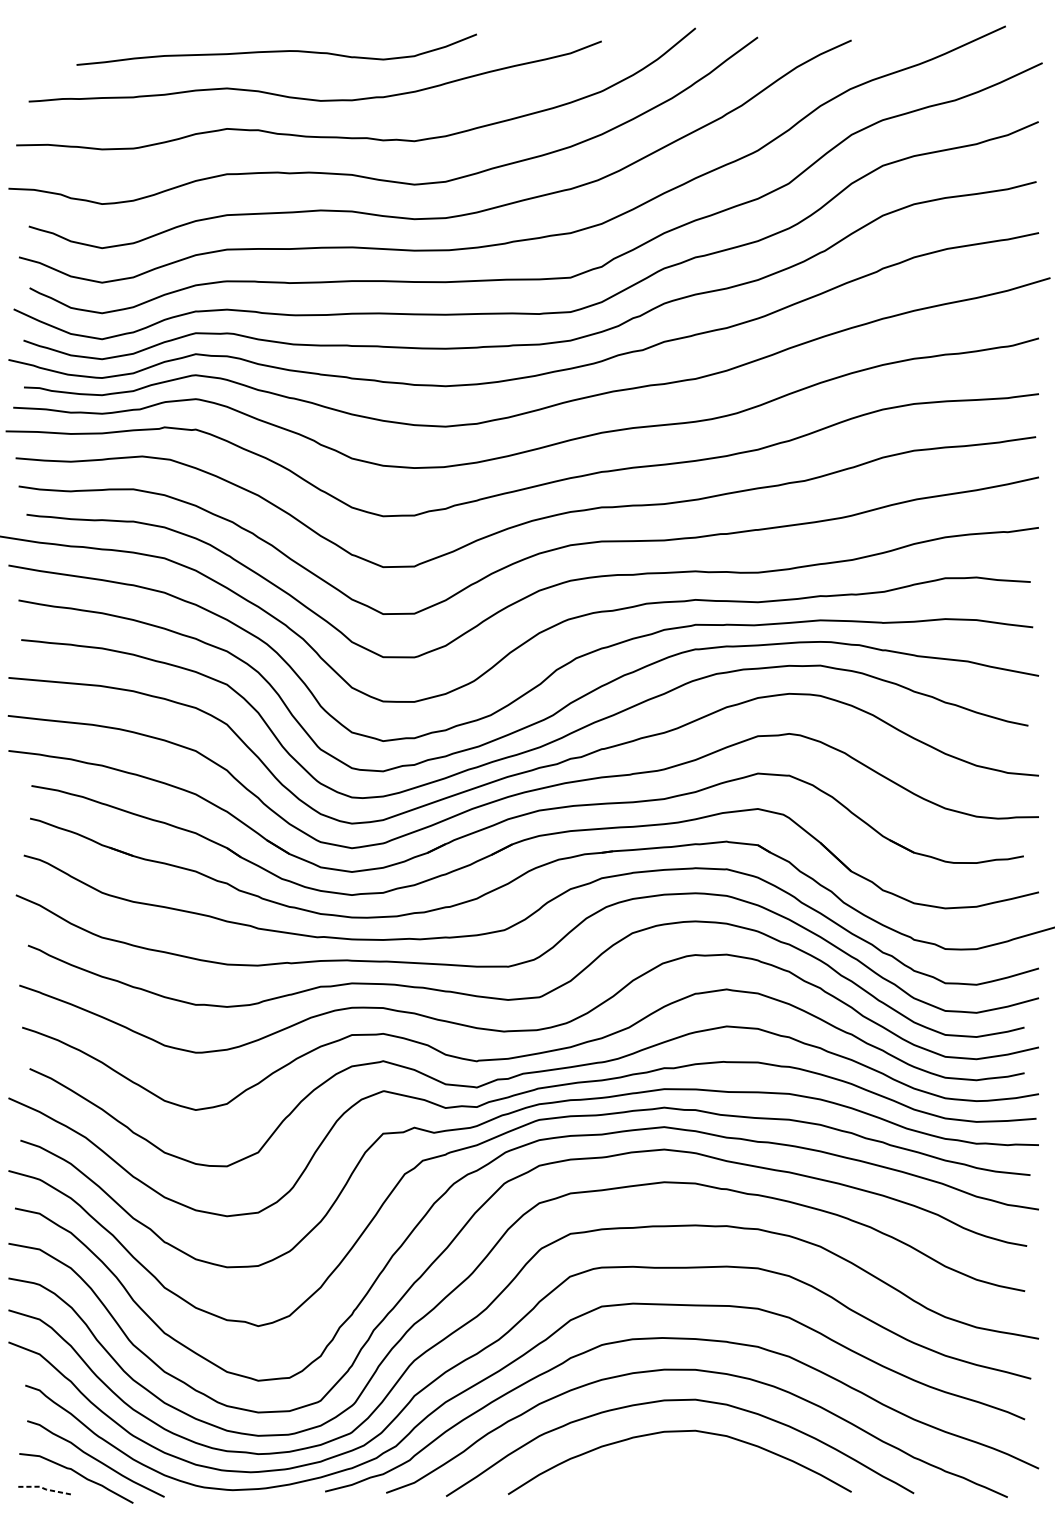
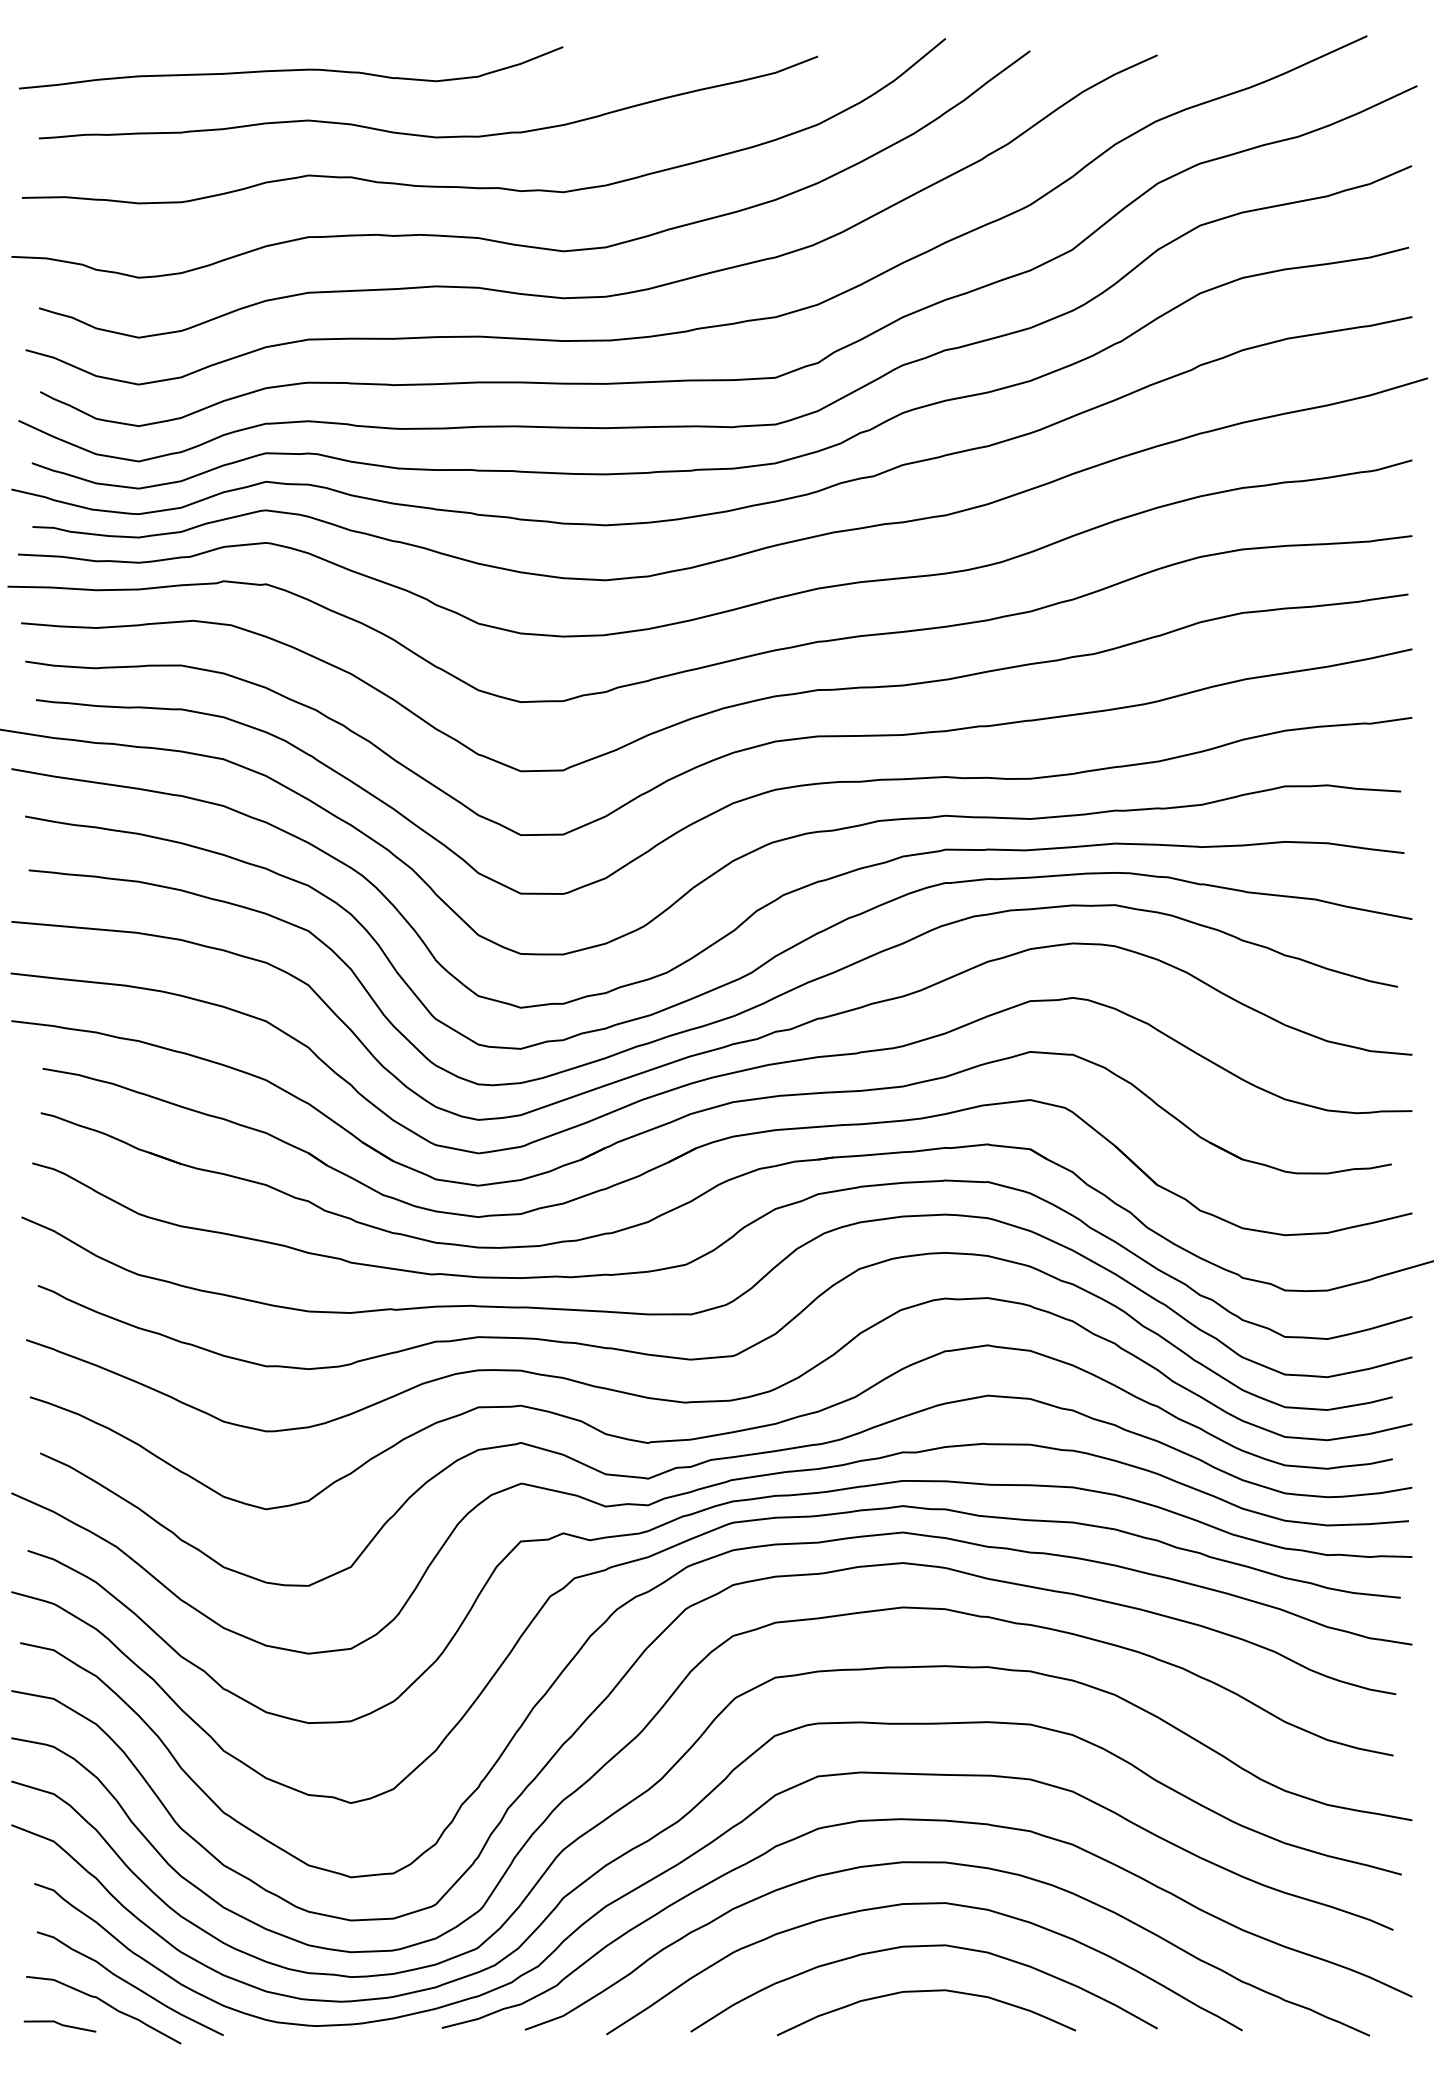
curve: (277, 50) -> (291, 69), moved
curve: (677, 1465) -> (921, 1992), added
line: (43, 1489) -> (59, 2024), dashed -> solid

